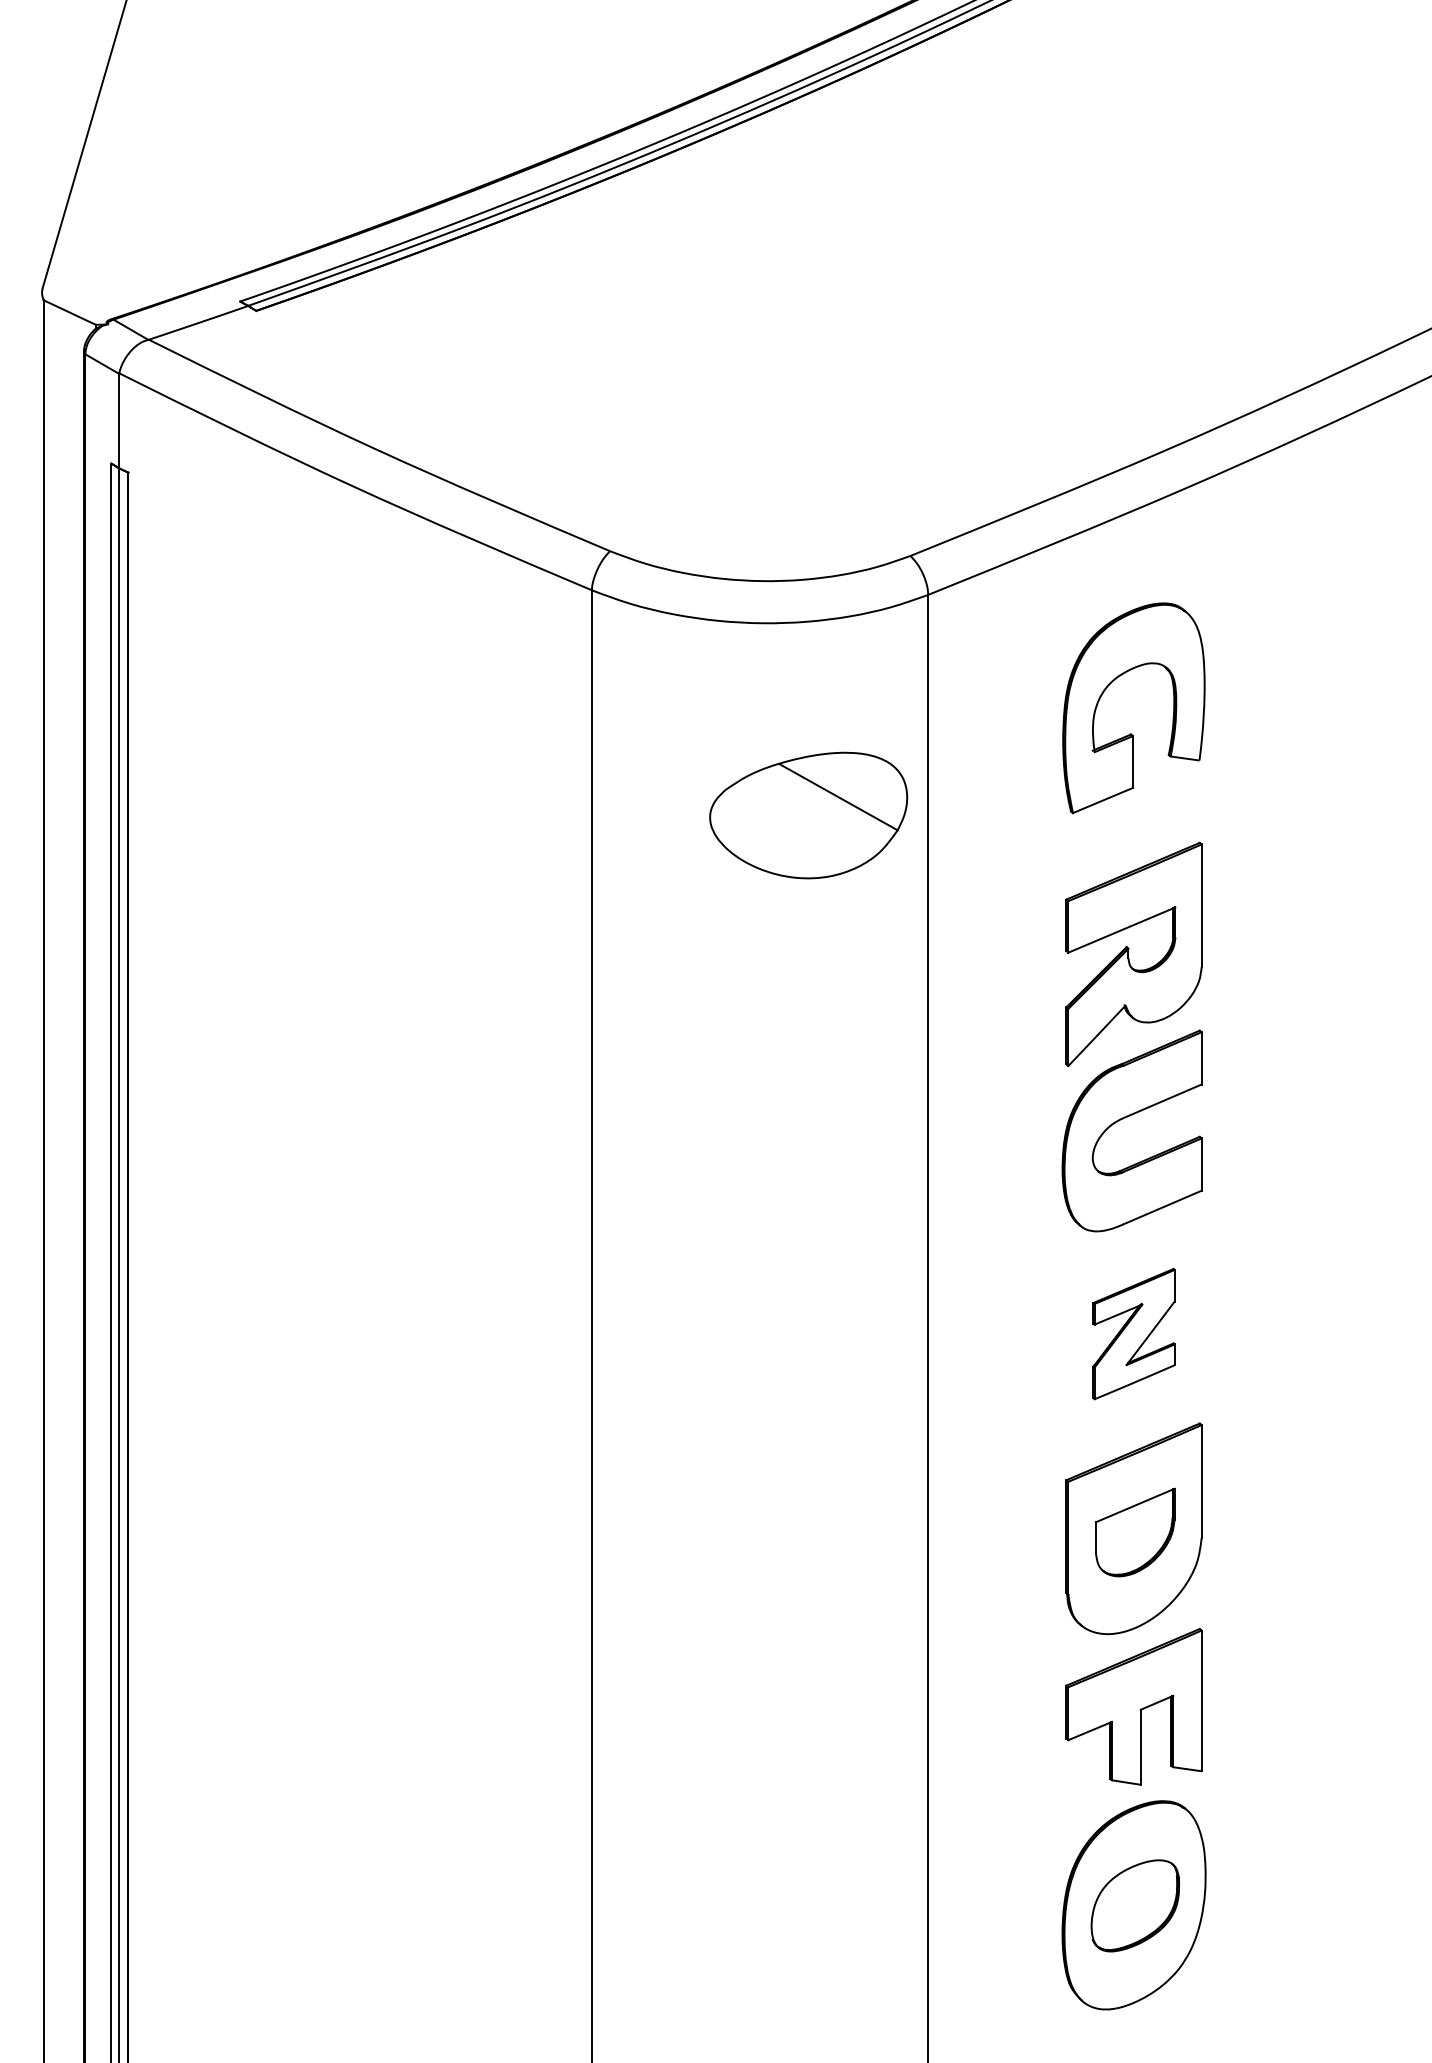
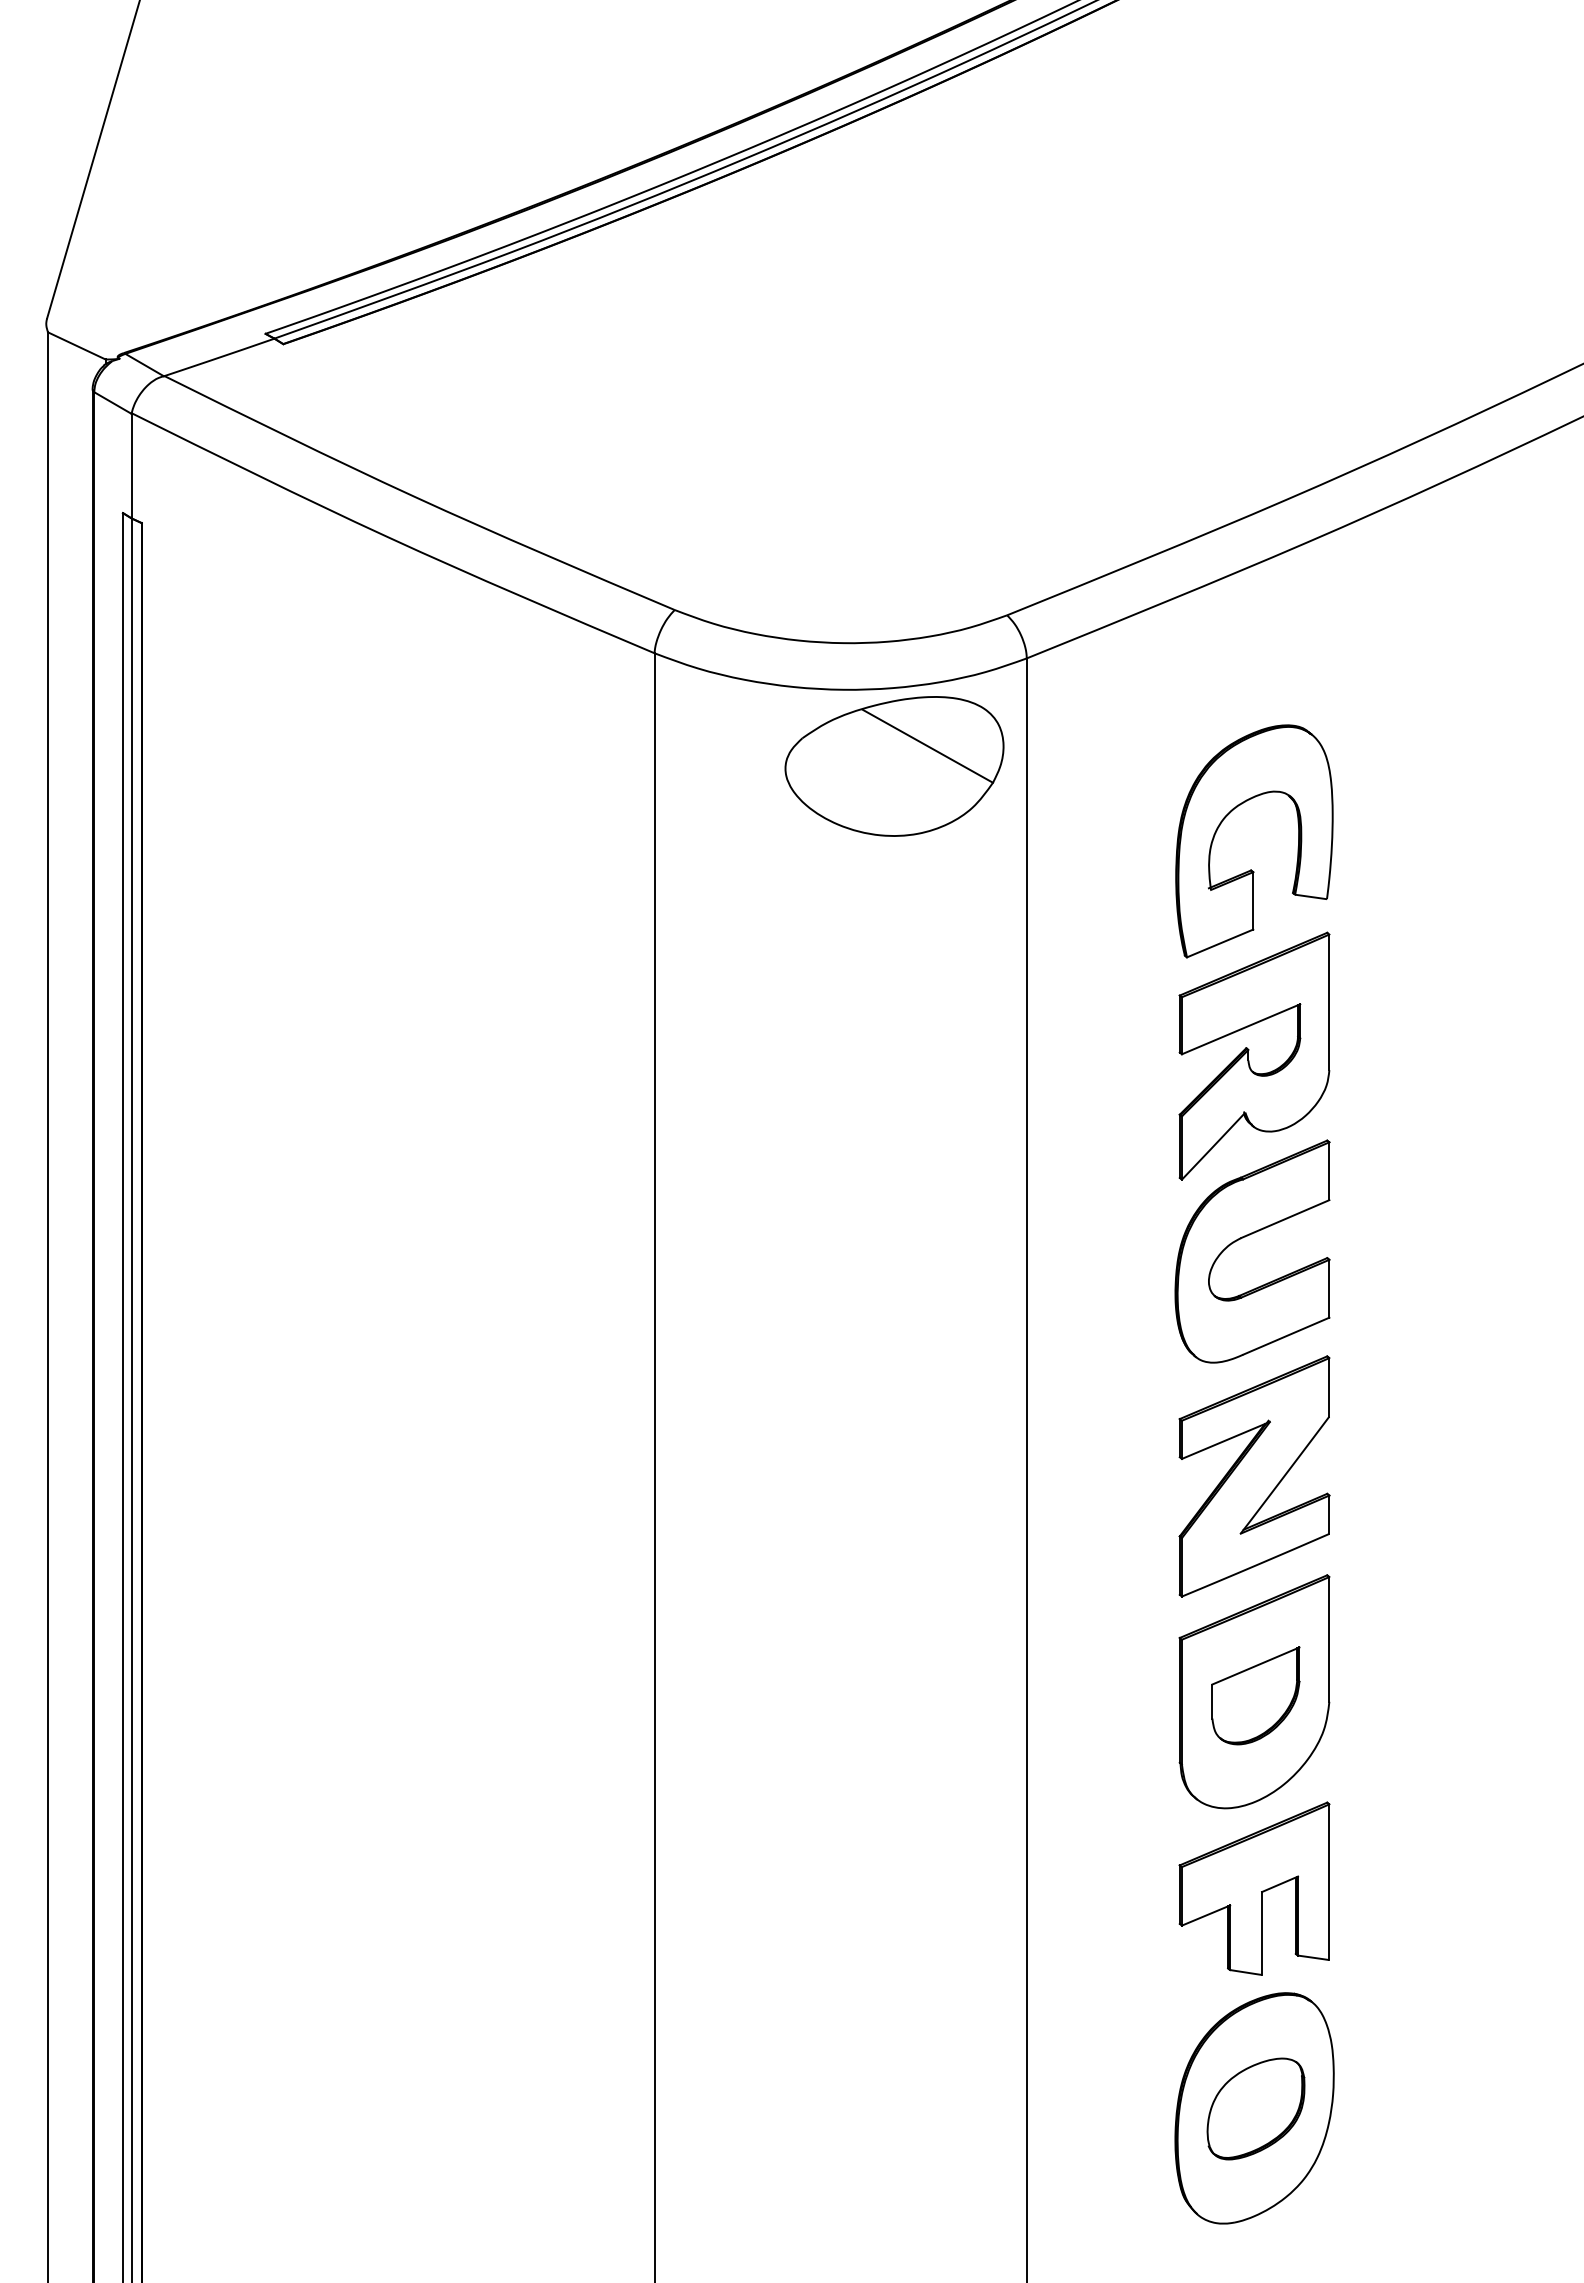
part: (1131, 733) -> (1251, 869), moved
part: (808, 815) -> (894, 766), moved
part: (1133, 1333) -> (1253, 1475), size x1.67

